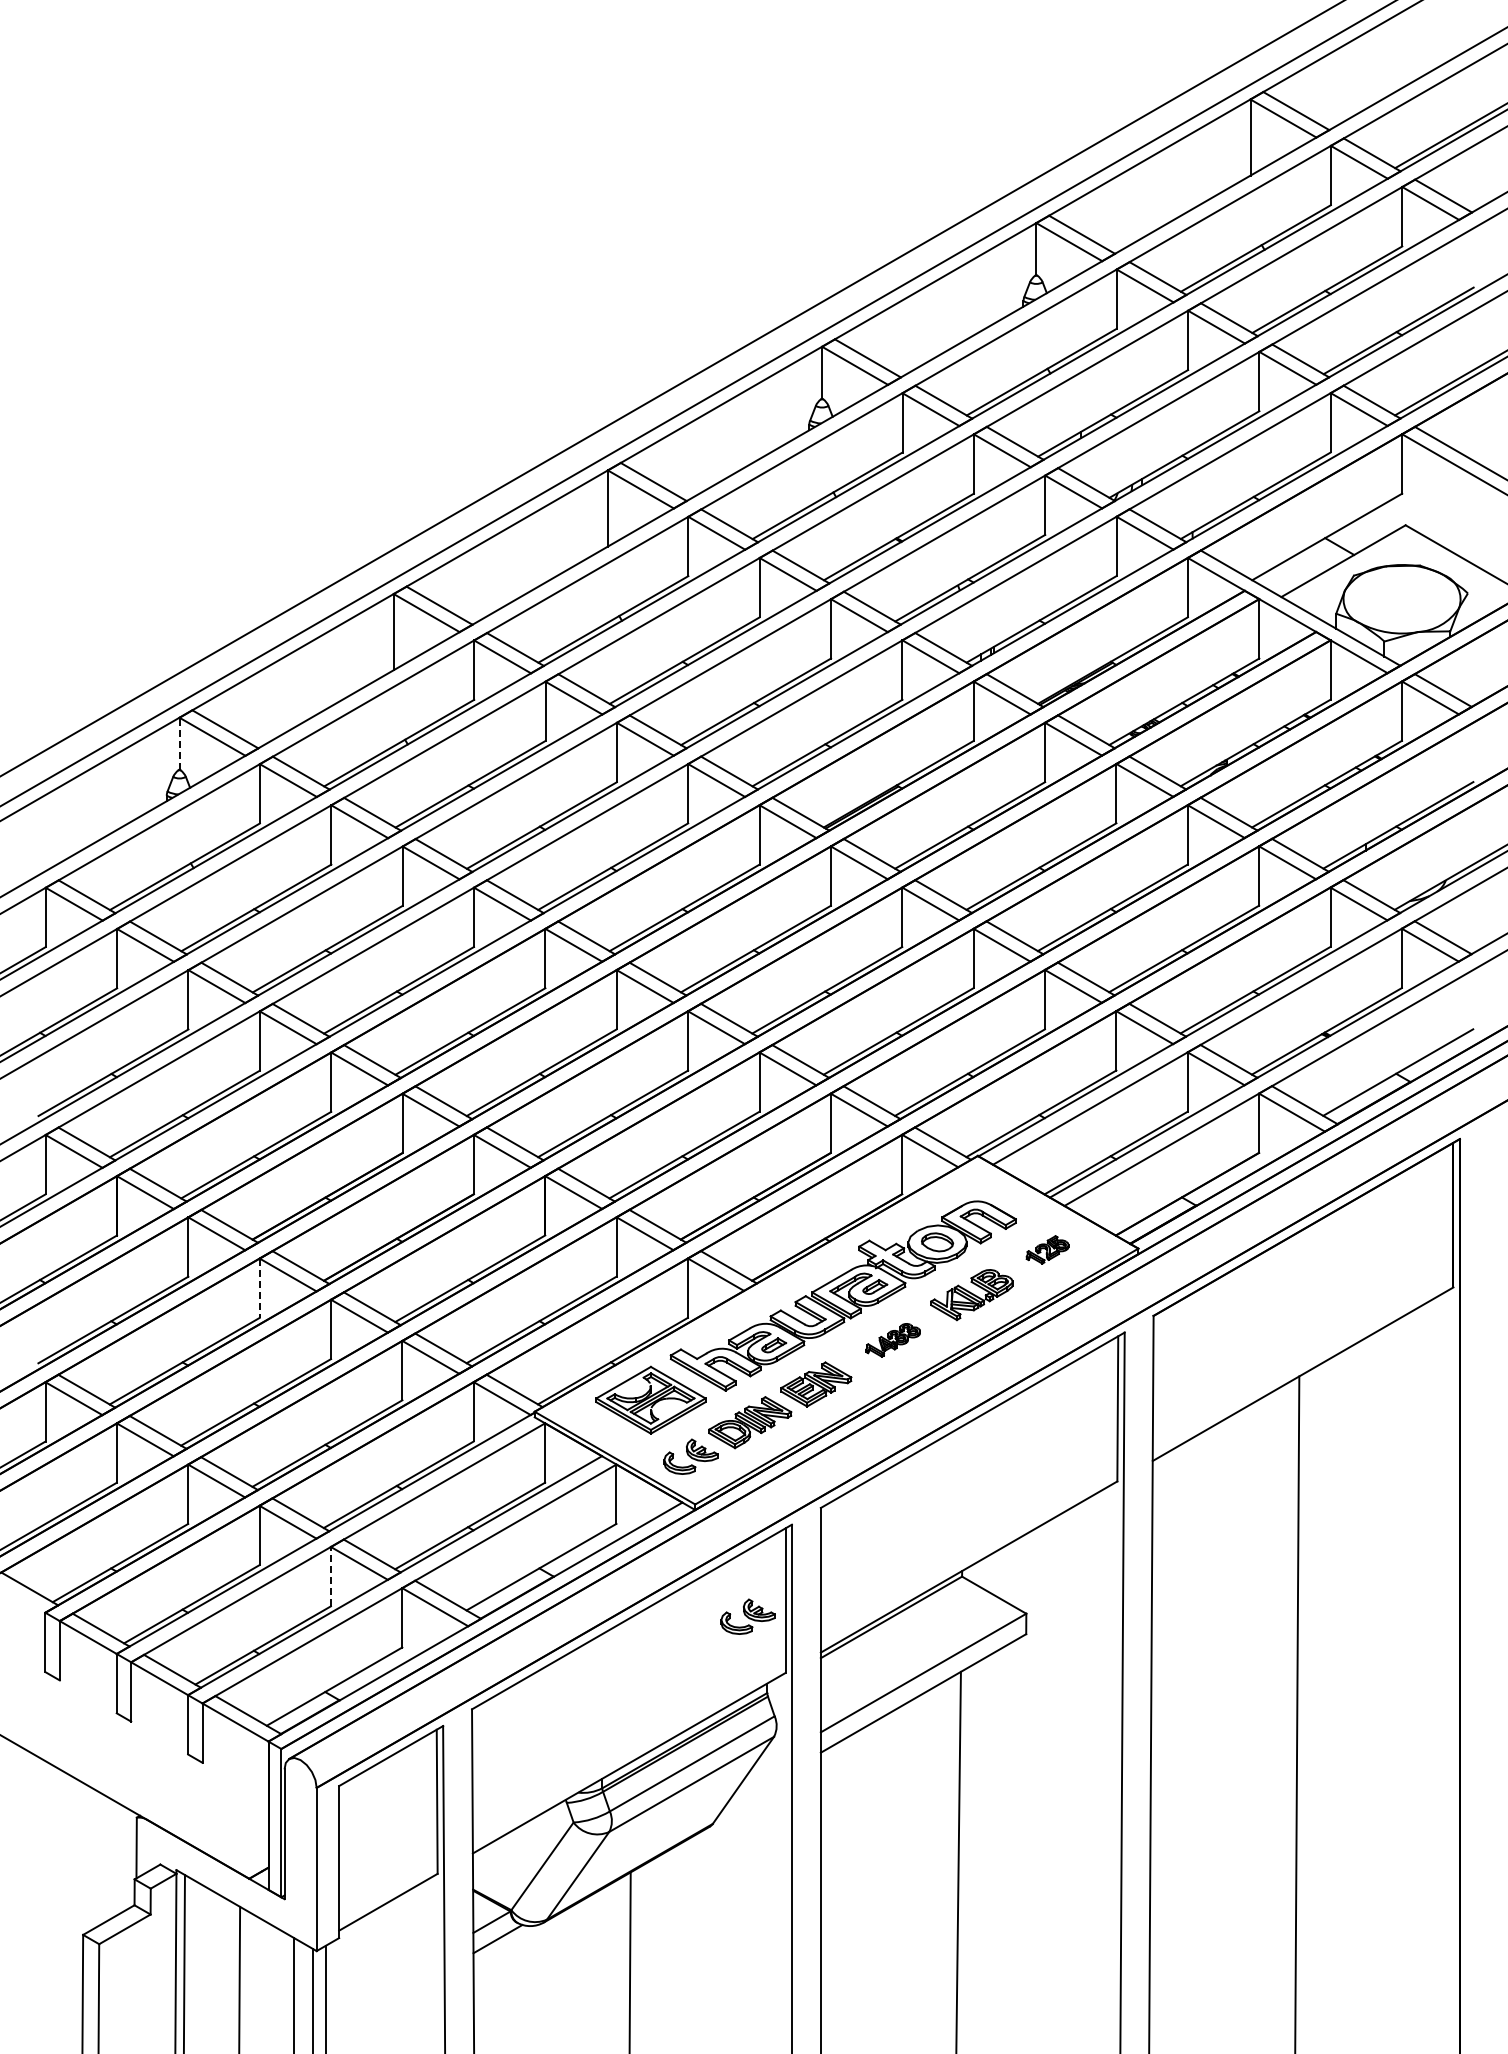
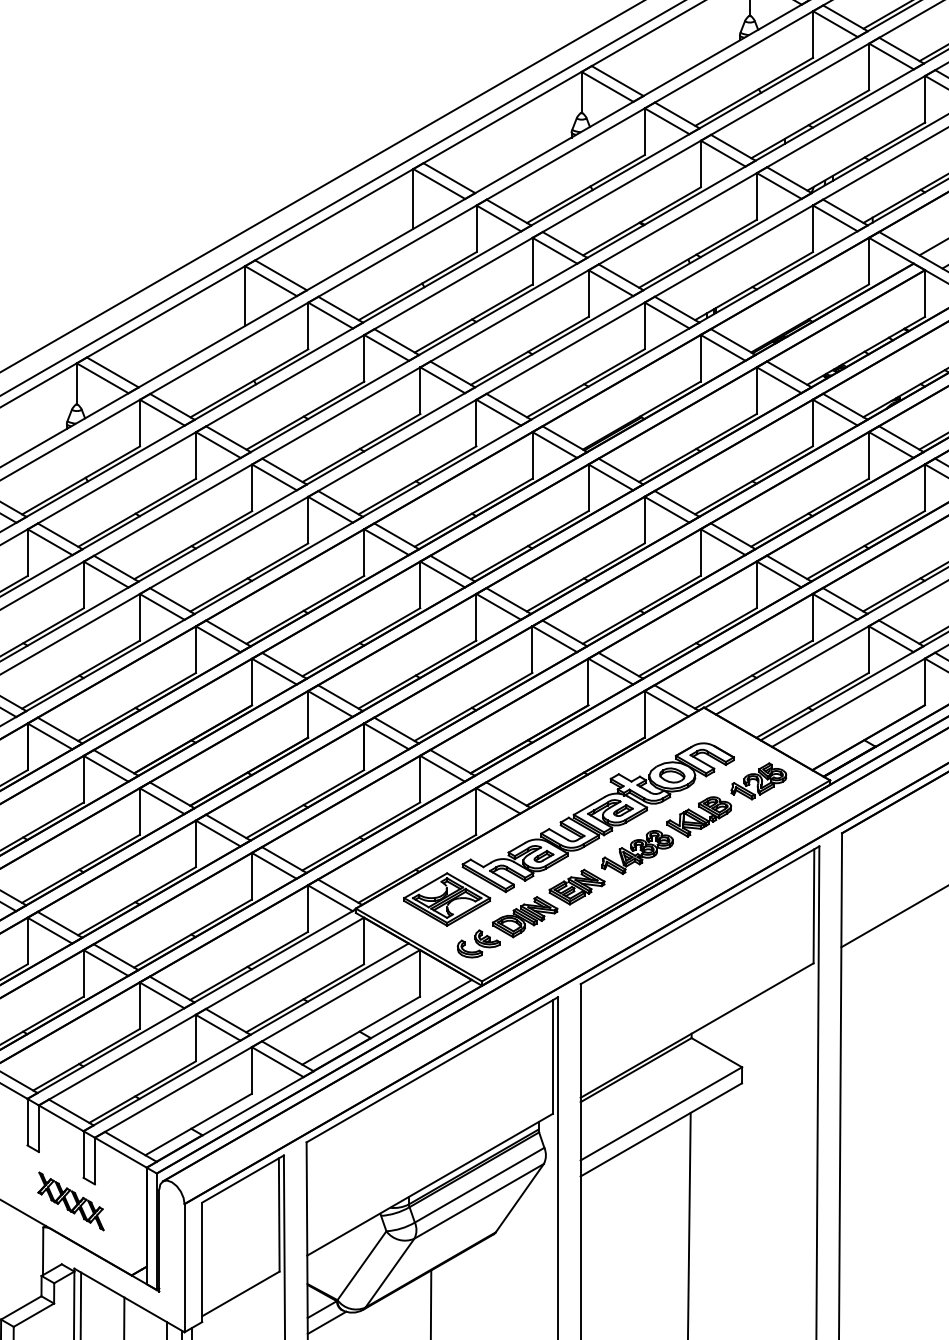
line: (179, 743) -> (76, 383), dashed -> solid
part: (1047, 1249) -> (758, 781), size x1.67
line: (259, 1288) -> (139, 811), dashed -> solid
part: (892, 1340) -> (636, 852), size x1.67
line: (330, 1576) -> (195, 1038), dashed -> solid
part: (747, 1616) -> (523, 1069), removed
part: (171, 1784) -> (70, 1201), added

